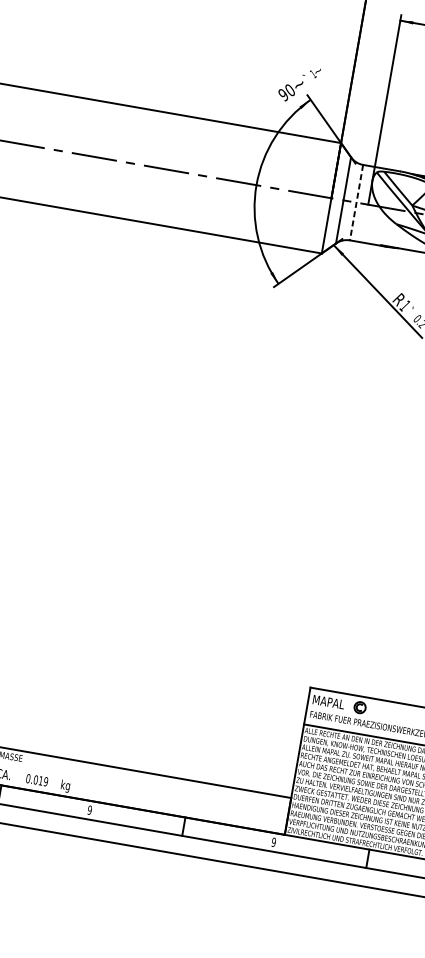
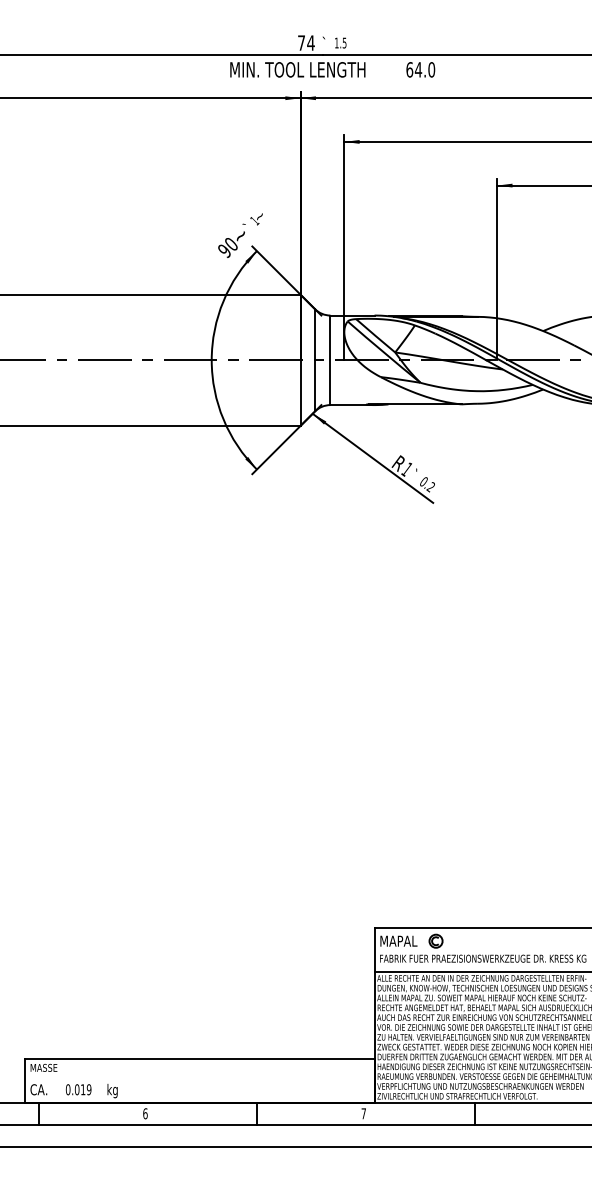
line: (356, 202) -> (330, 360), dashed -> solid
text: (89, 810) -> (145, 1113), 9 -> 6
text: (273, 842) -> (363, 1113), 9 -> 7

